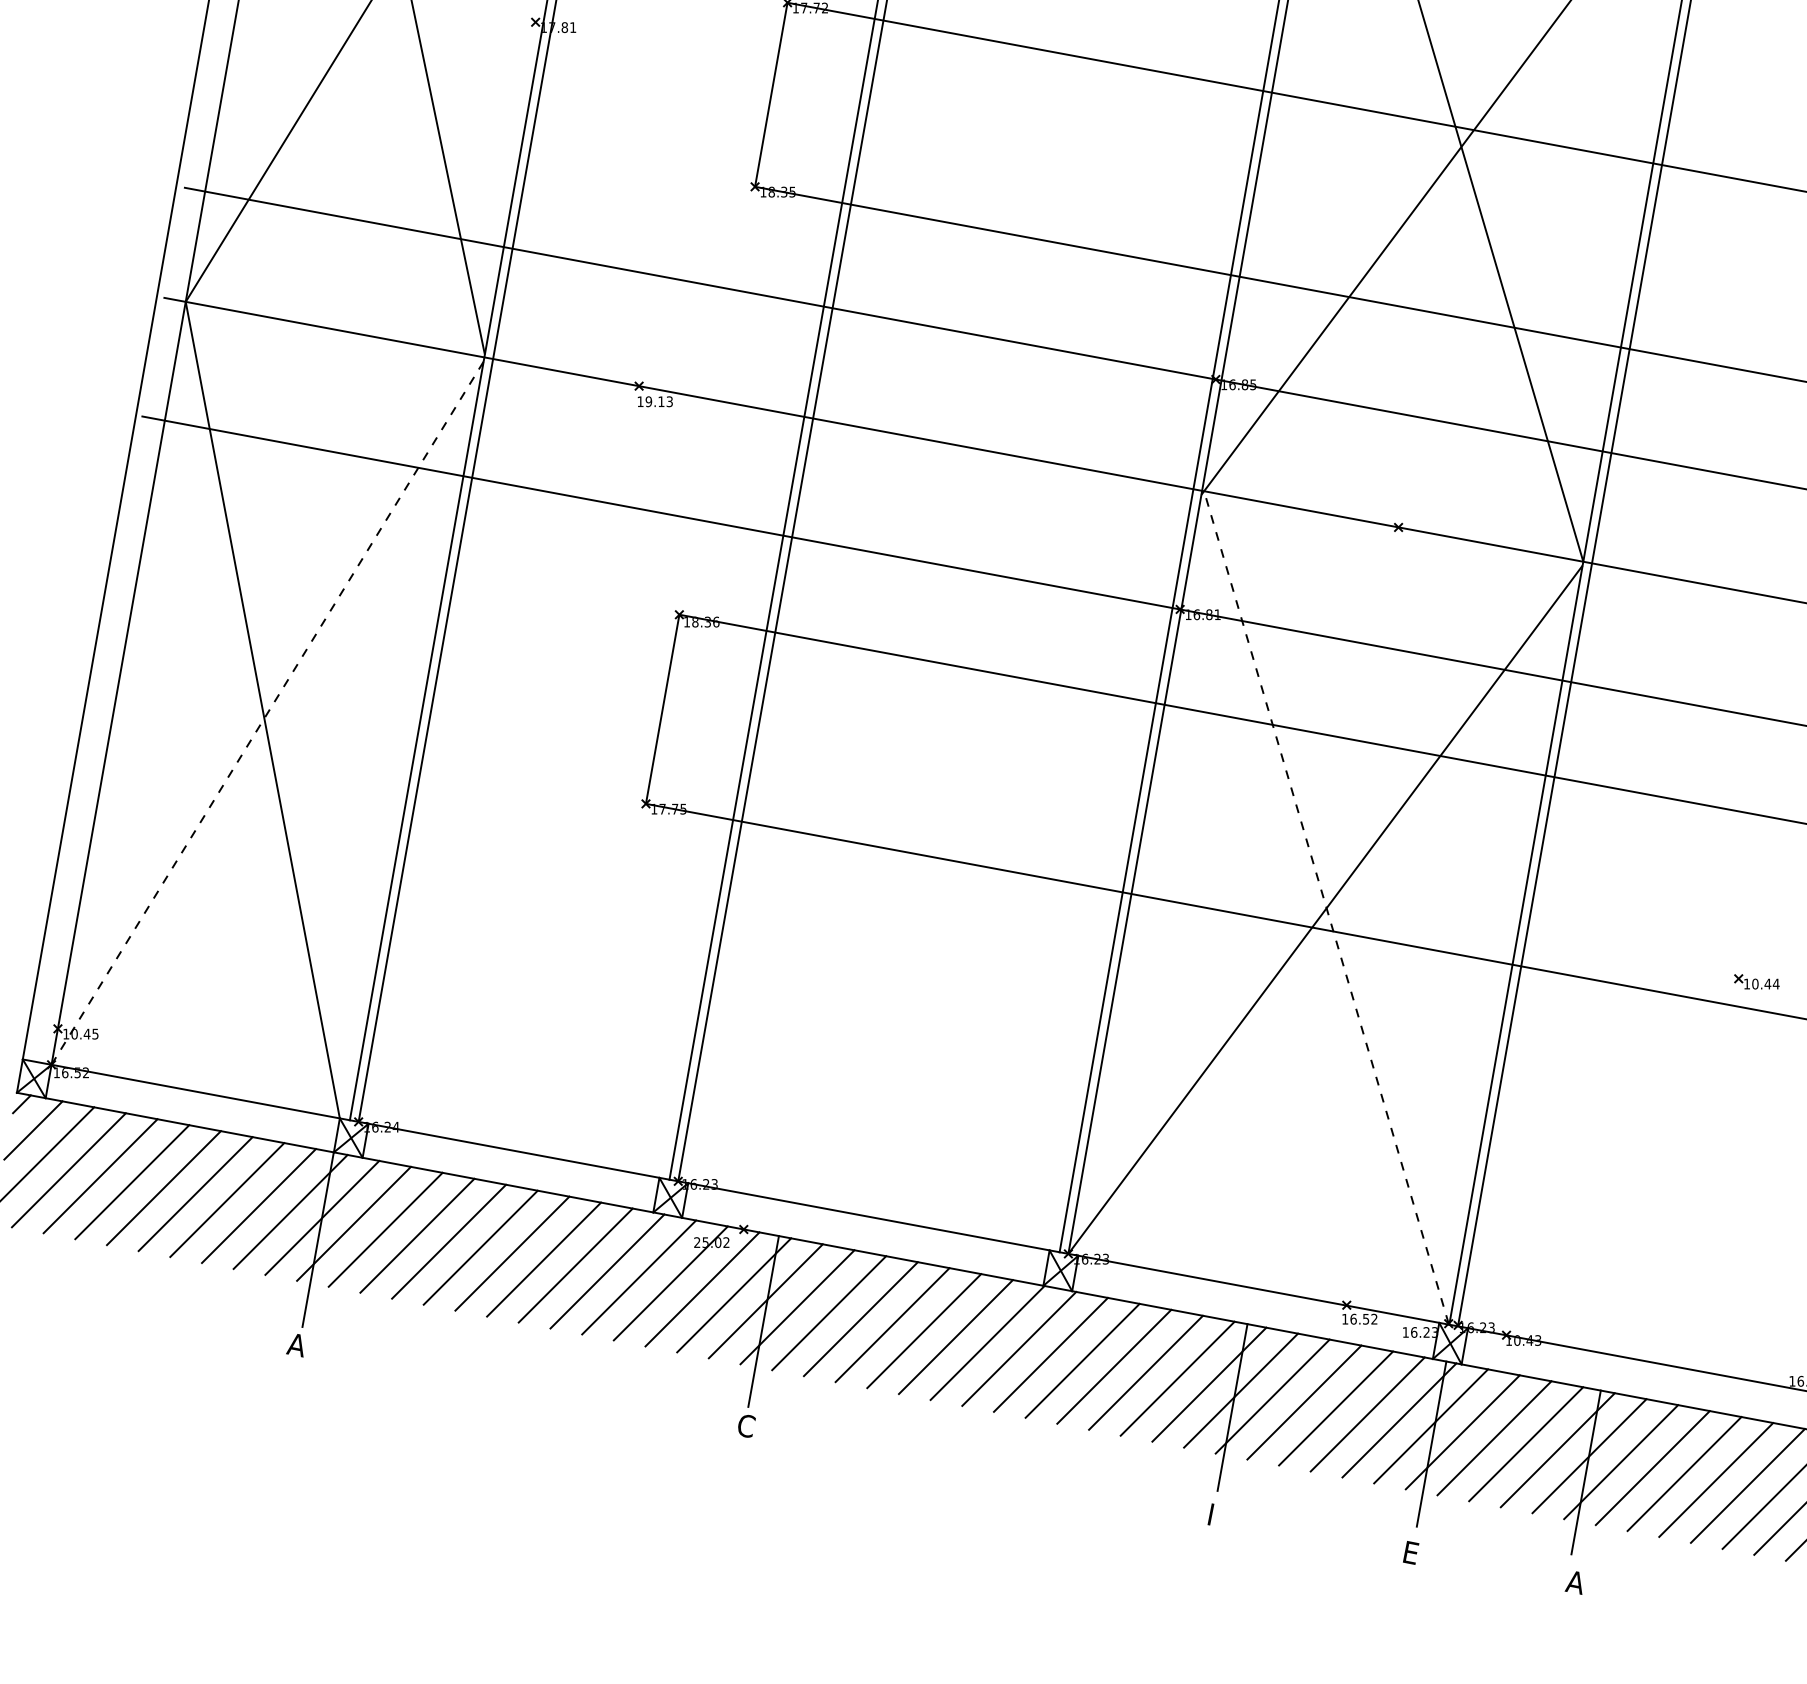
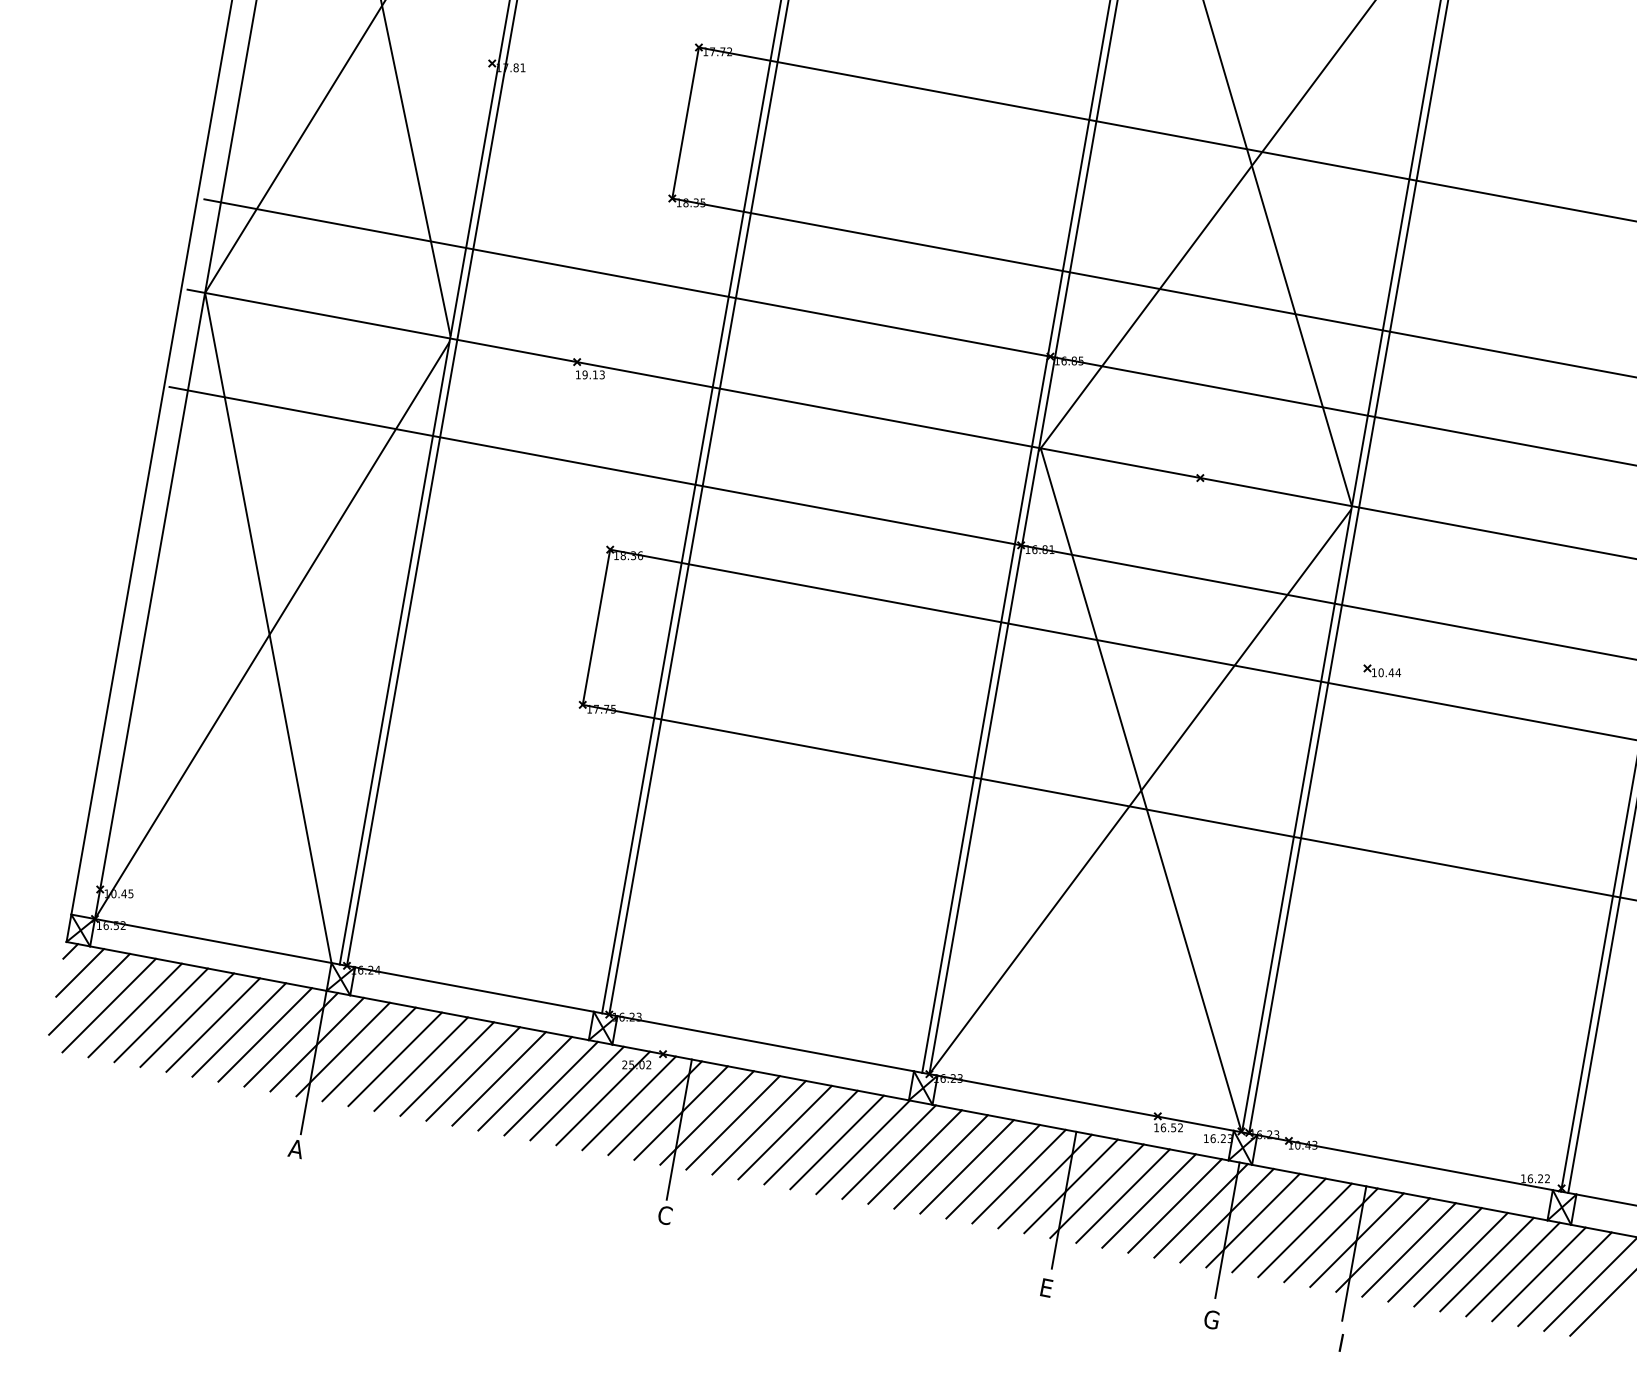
line: (267, 713) -> (272, 630), dashed -> solid
line: (1326, 906) -> (1141, 789), dashed -> solid
part: (1757, 981) -> (1382, 670), moved
text: (1211, 1513) -> (1046, 1287), I -> E
text: (1412, 1552) -> (1211, 1319), E -> G
text: (1573, 1582) -> (1343, 1343), A -> I

